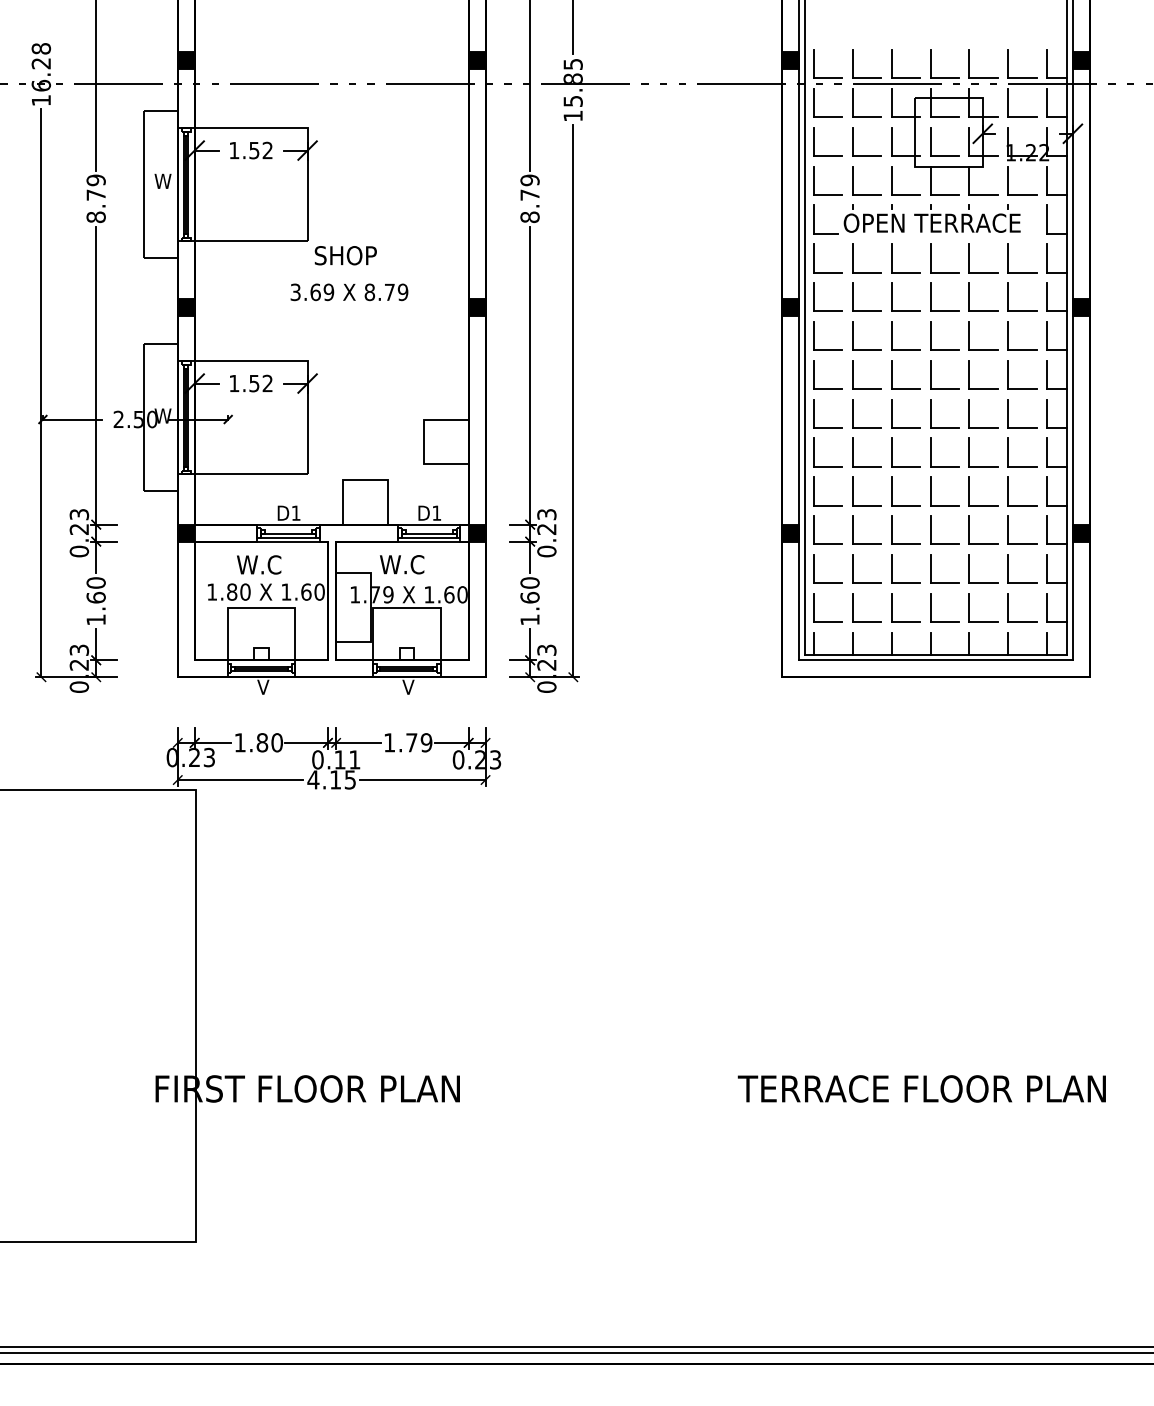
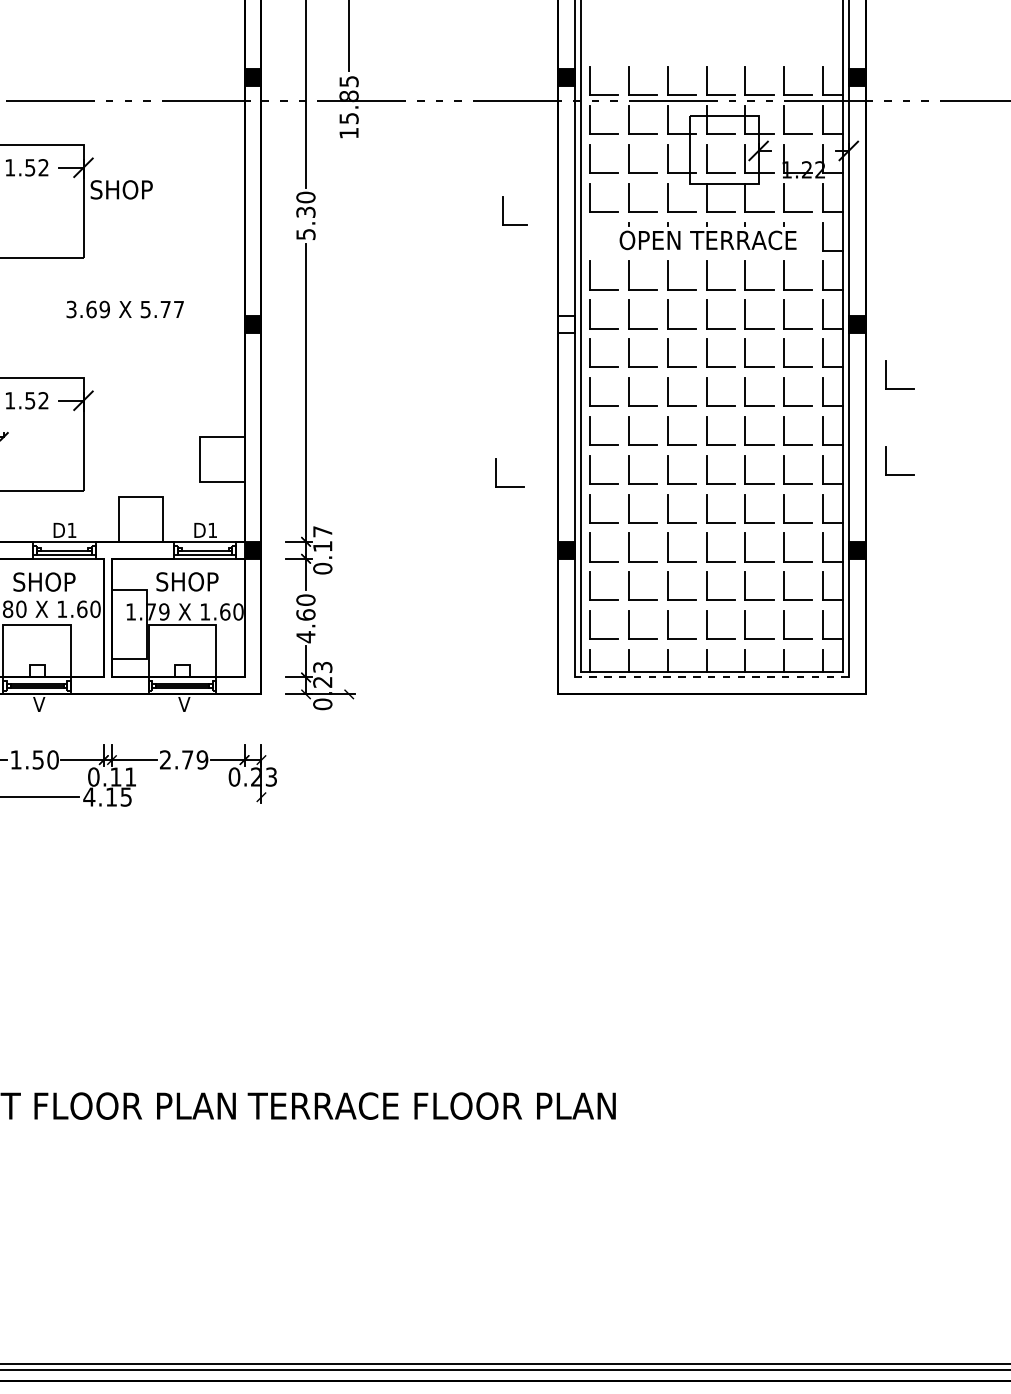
text: (529, 198) -> (305, 215), 8.79 -> 5.30
part: (814, 219) -> (503, 210), moved
text: (345, 255) -> (121, 189), moved
text: (386, 292) -> (162, 309), 8.79 -> 5.77
fill: (790, 306) -> (566, 323), removed
part: (1110, 357) -> (886, 374), added
line: (573, 400) -> (349, 417), removed
part: (1110, 443) -> (886, 460), added
part: (720, 455) -> (496, 472), added
text: (546, 521) -> (322, 538), 0.23 -> 0.17
text: (268, 564) -> (44, 581), W.C -> SHOP
text: (410, 564) -> (186, 581), W.C -> SHOP
text: (529, 619) -> (305, 636), 1.60 -> 4.60
line: (935, 660) -> (711, 677), solid -> dashed
text: (262, 742) -> (38, 759), 1.80 -> 1.50
text: (389, 742) -> (165, 759), 1.79 -> 2.79
line: (422, 780) -> (198, 797), removed
text: (921, 1088) -> (431, 1105), moved

